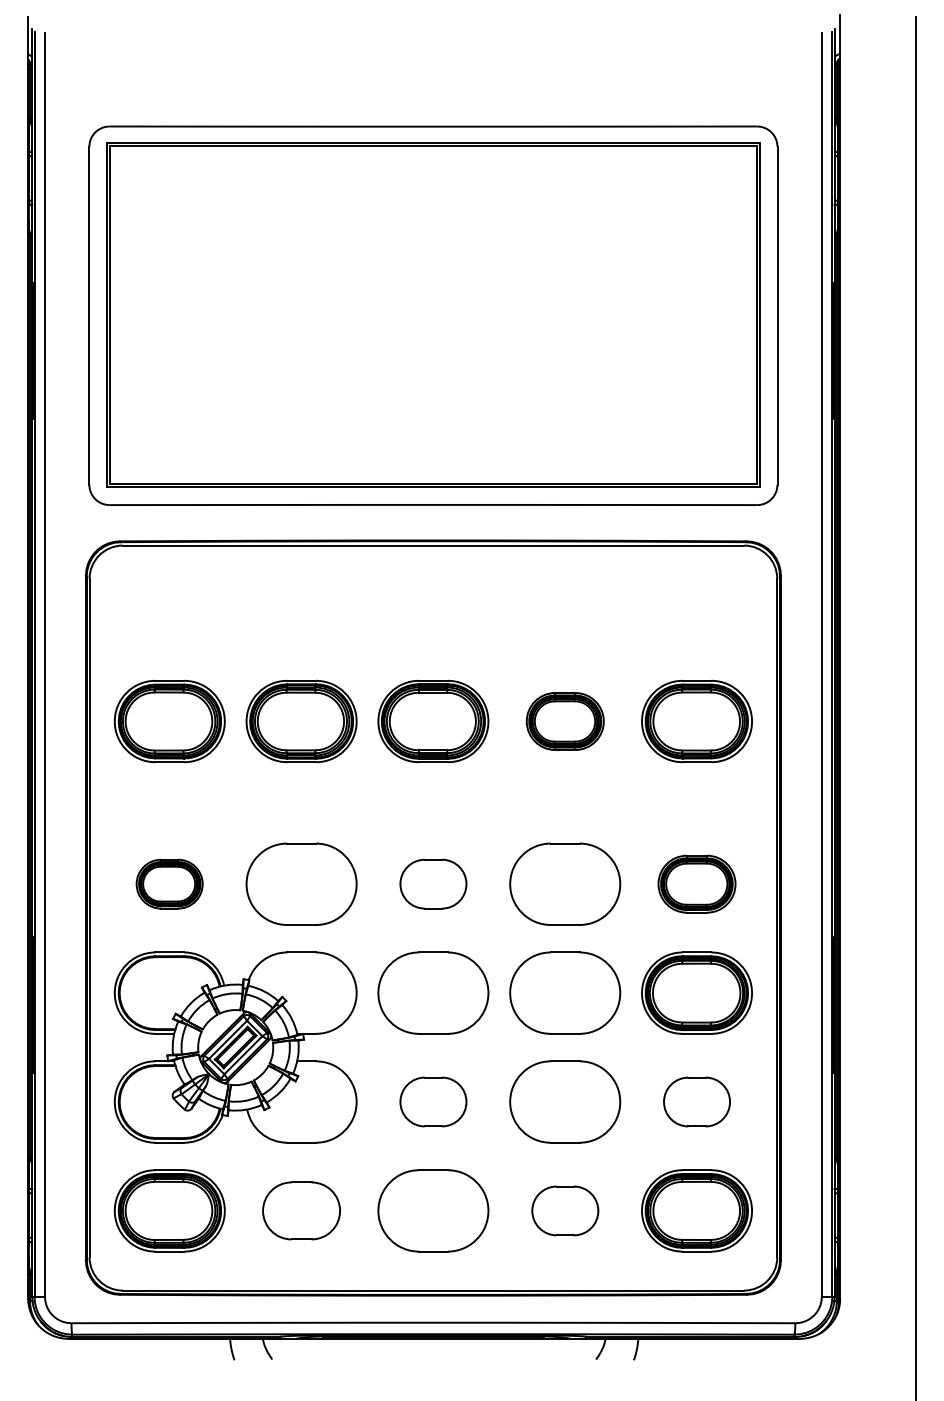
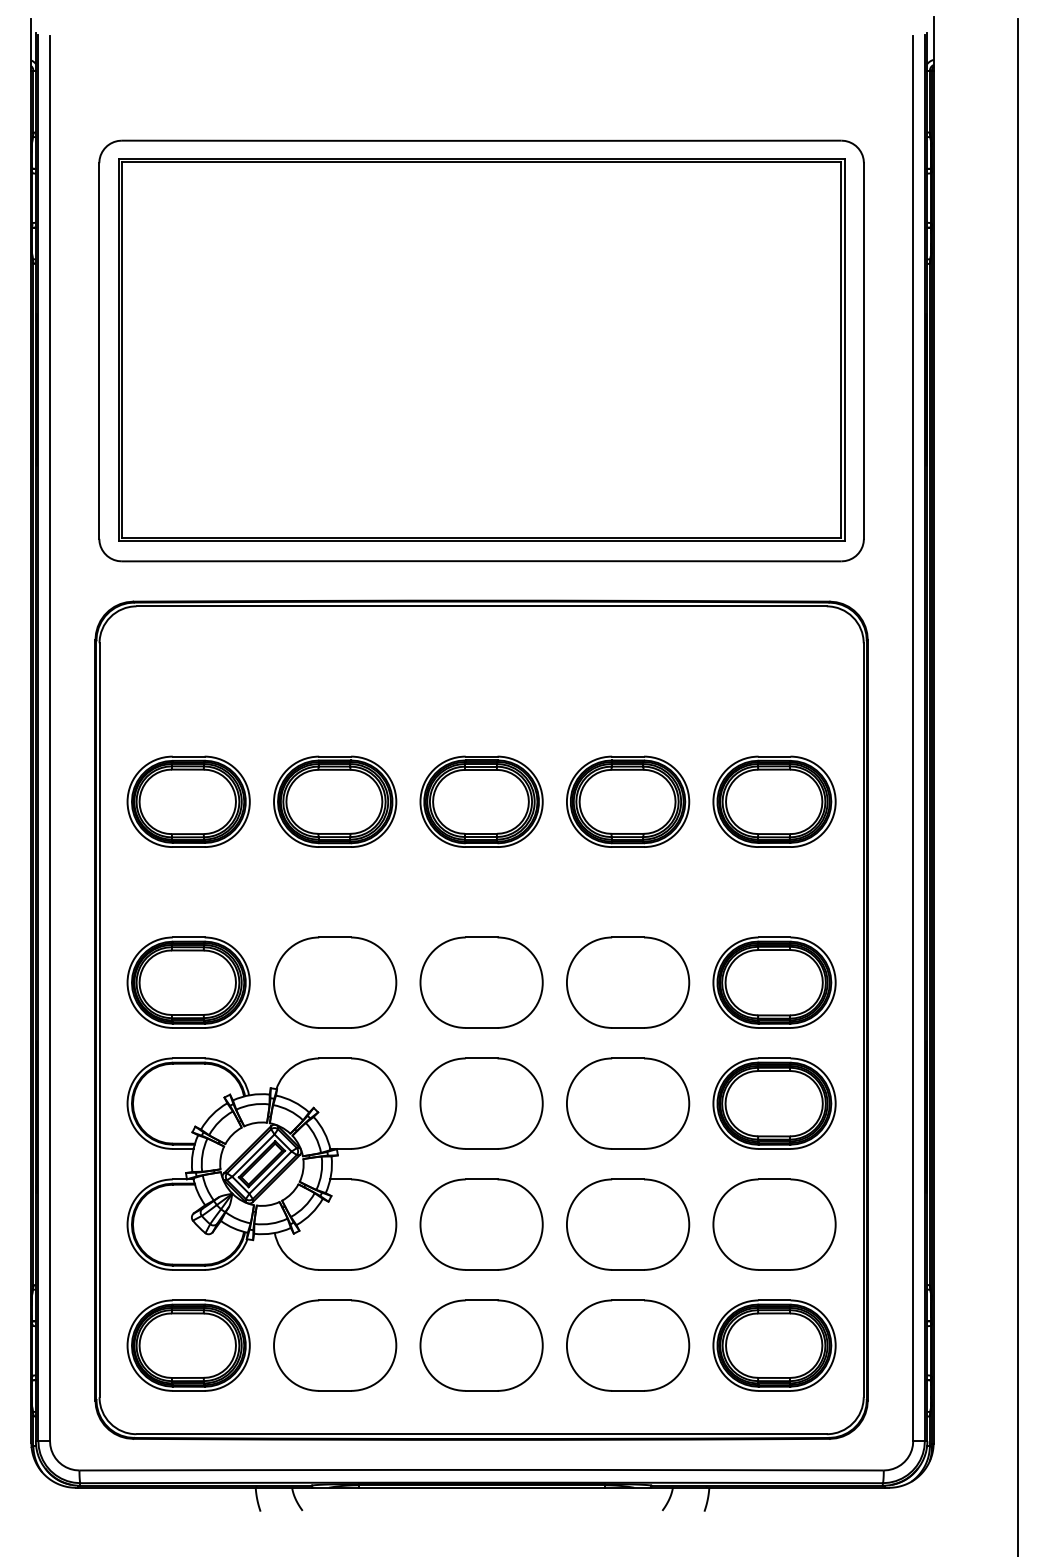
part: (565, 721) -> (628, 801), size x1.43
part: (169, 883) -> (188, 981), size x1.67
part: (433, 883) -> (481, 981), size x1.67
part: (696, 883) -> (773, 981), size x1.43
part: (433, 1101) -> (481, 1224), size x1.67
part: (696, 1101) -> (773, 1224), size x1.67
part: (301, 1210) -> (335, 1345), size x1.43
part: (565, 1210) -> (628, 1345), size x1.67

